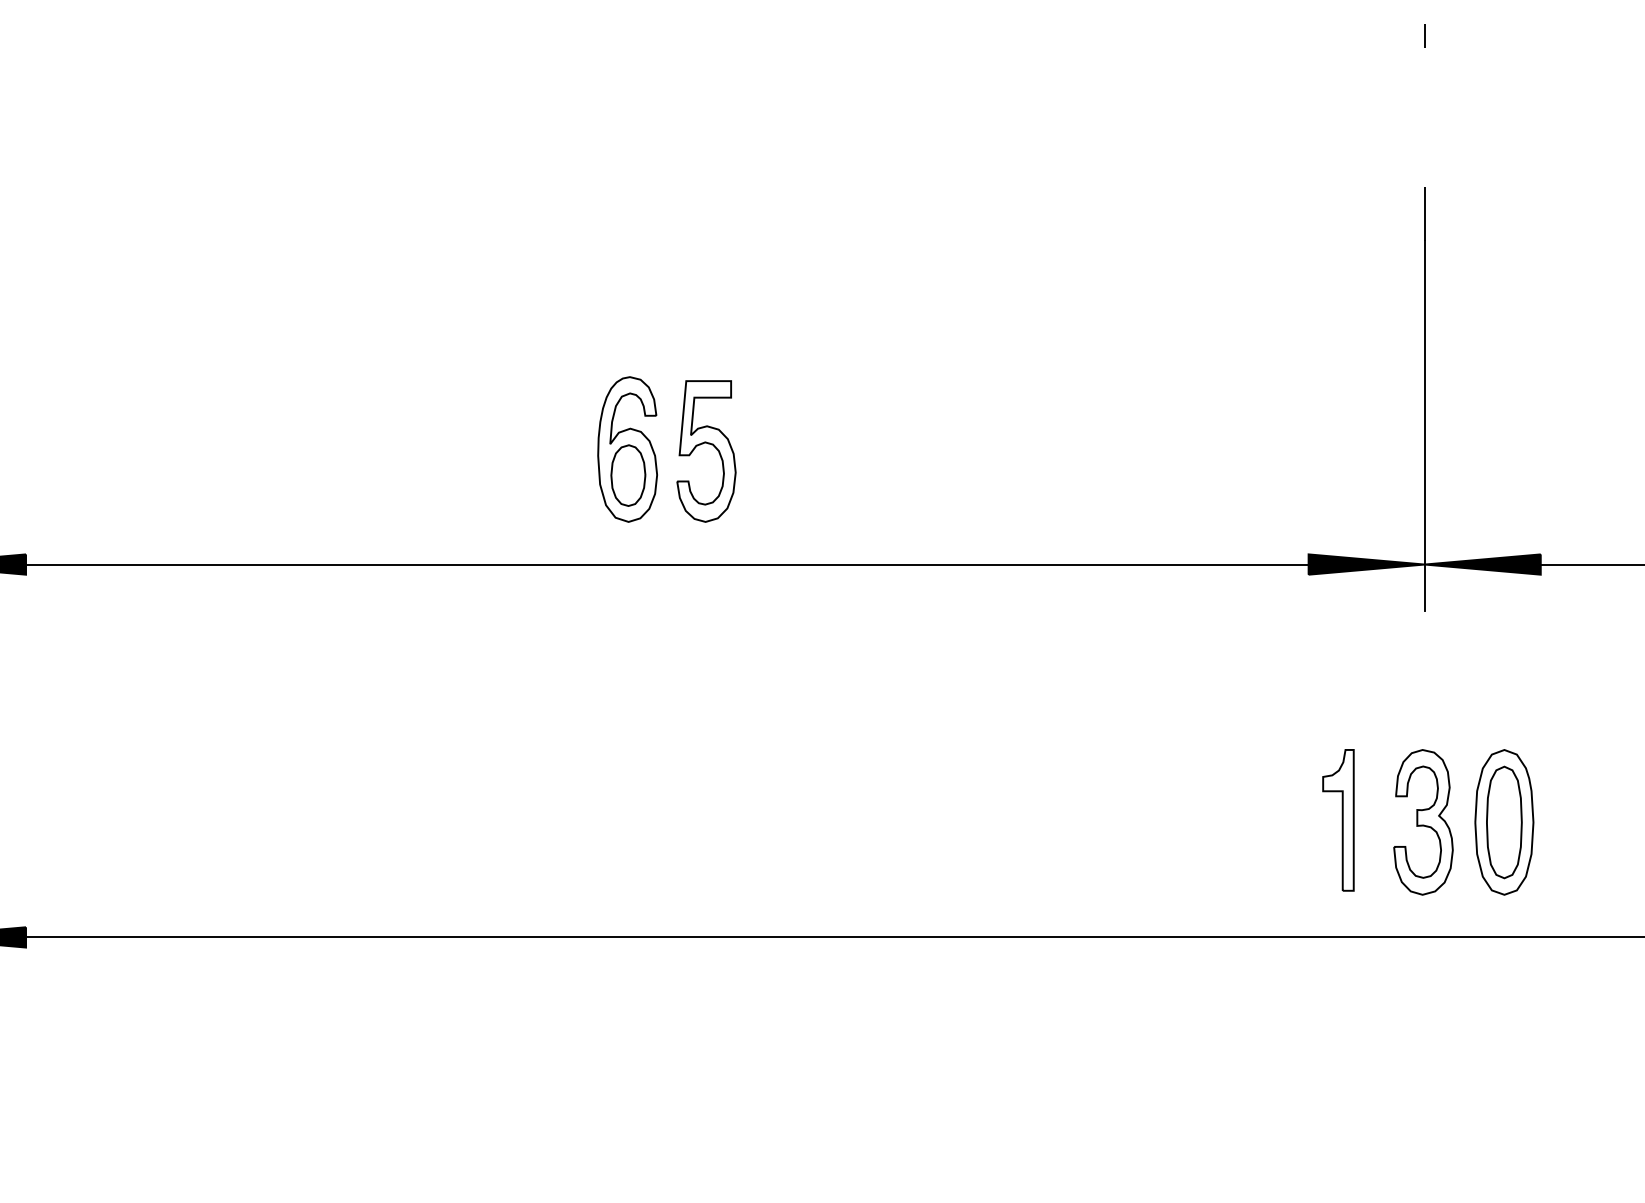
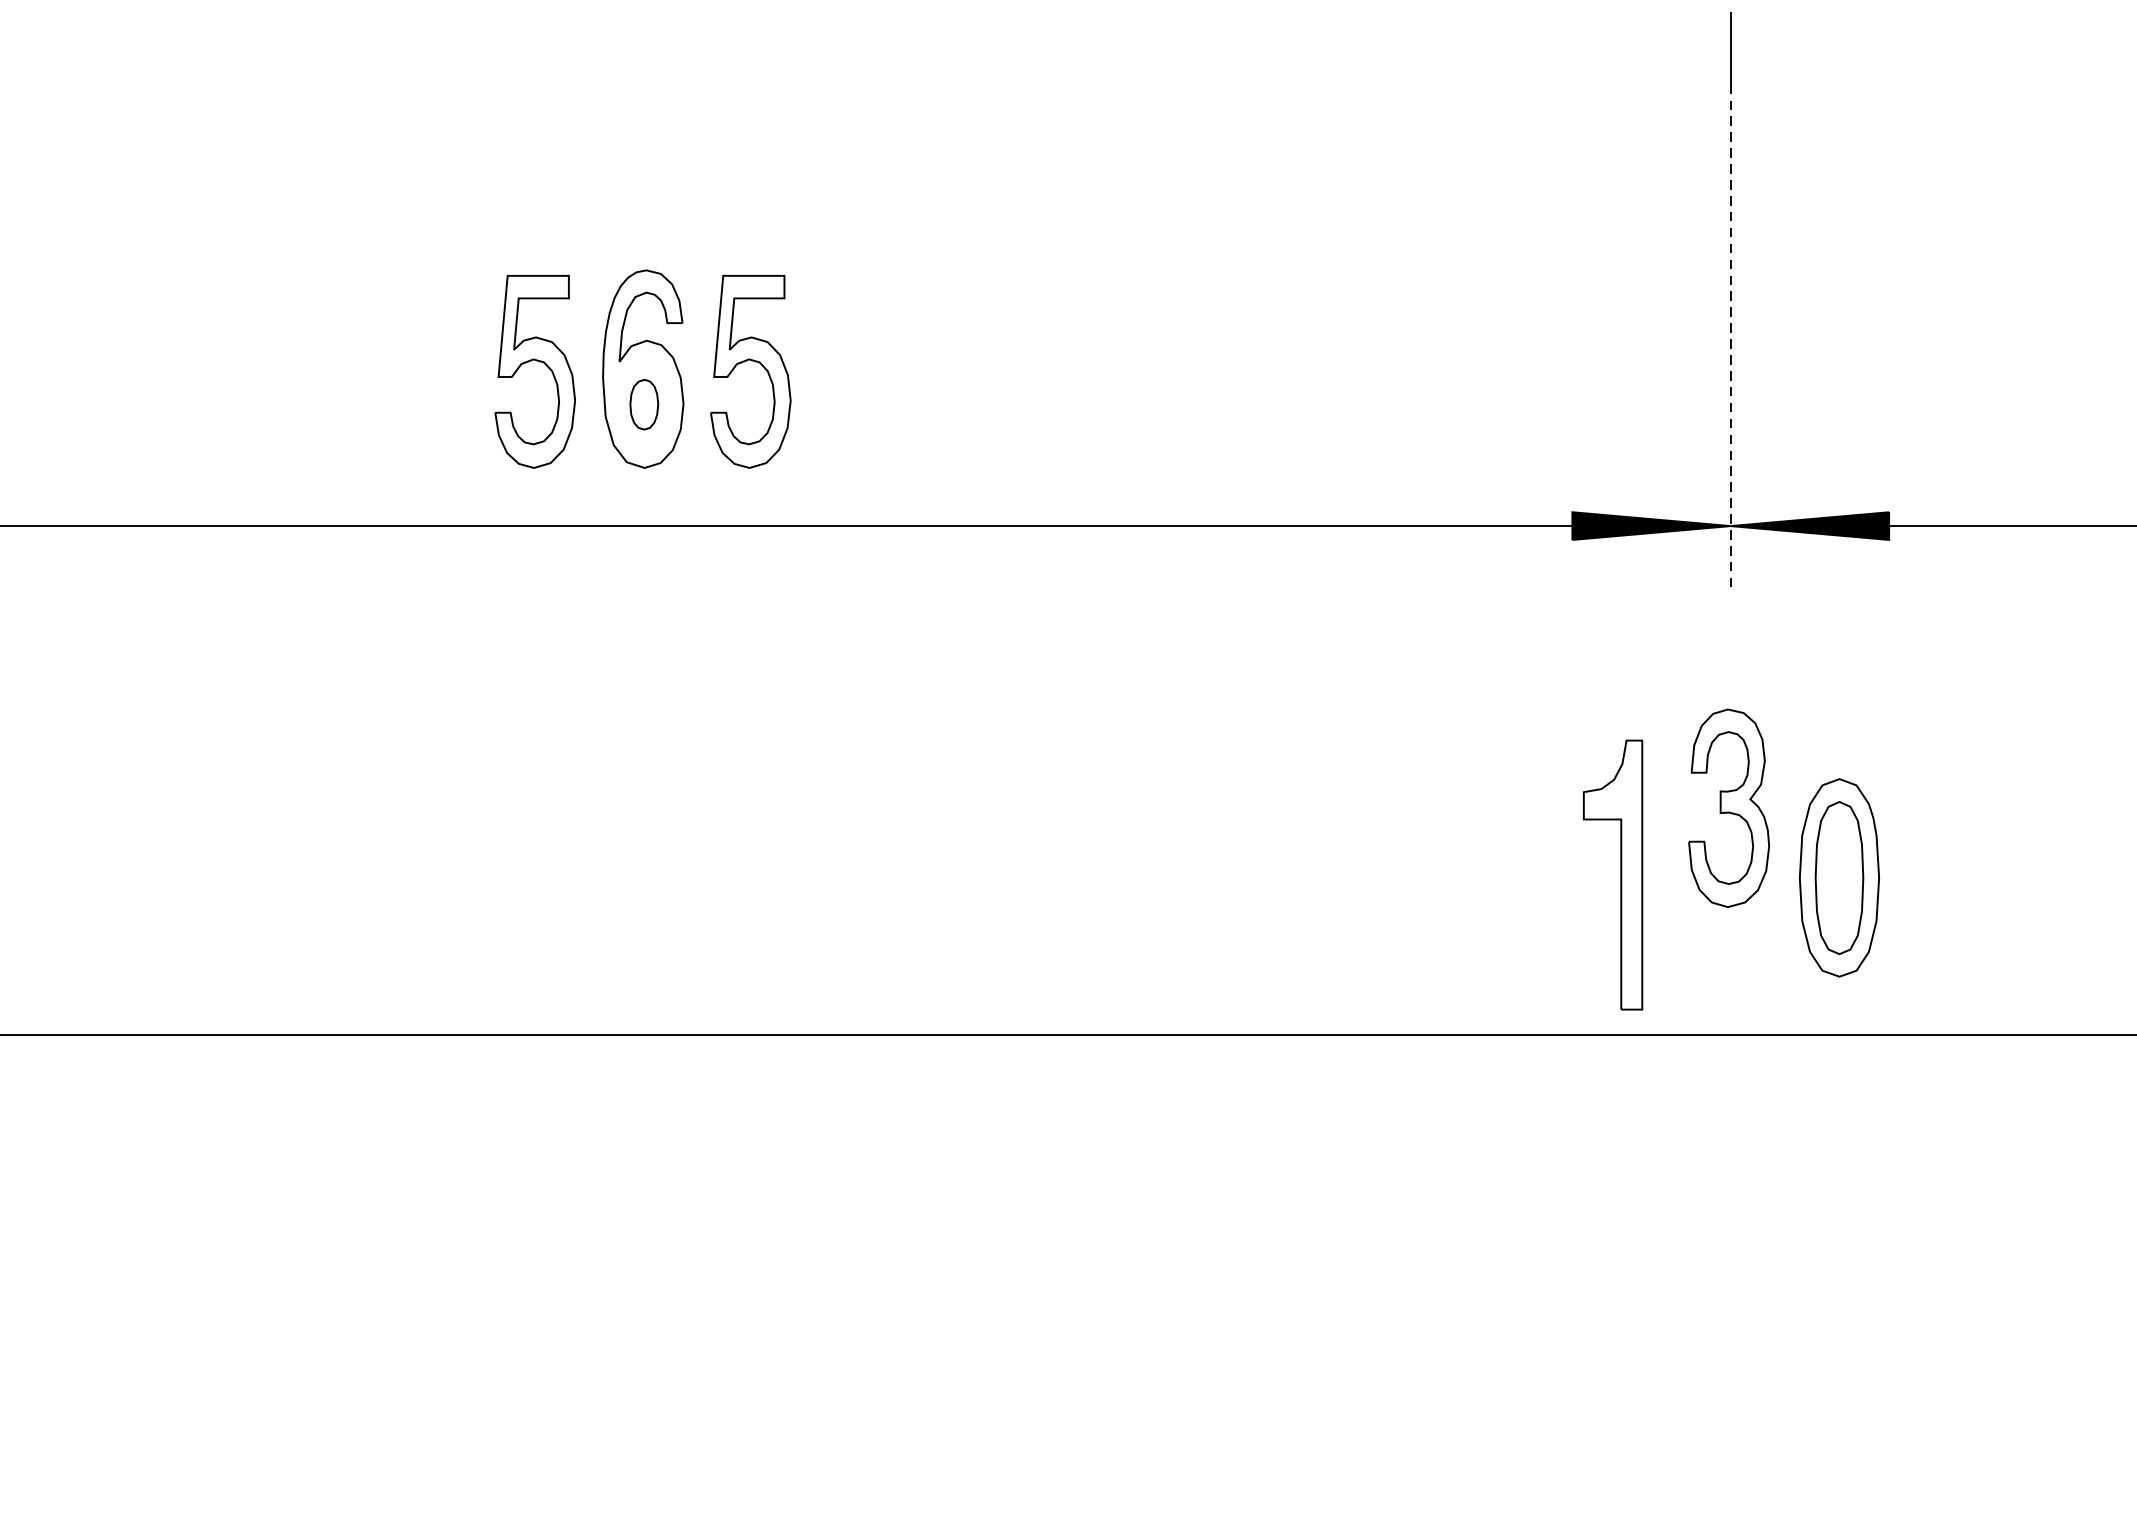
line: (1424, 426) -> (1730, 337), solid -> dashed
part: (550, 444) -> (537, 362), added
part: (628, 475) -> (644, 404), size x0.6
part: (1338, 820) -> (1613, 875), size x1.4
part: (1423, 822) -> (1729, 808), moved

